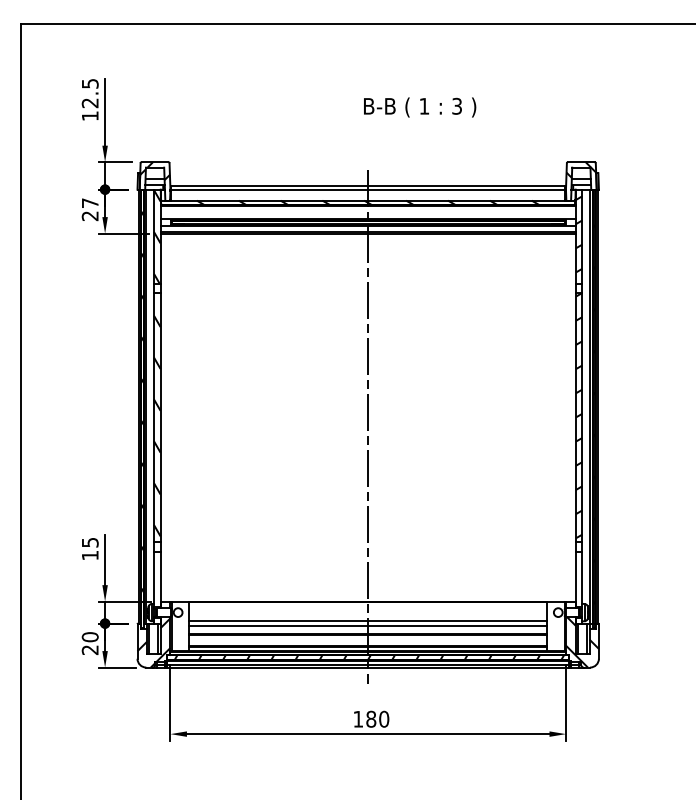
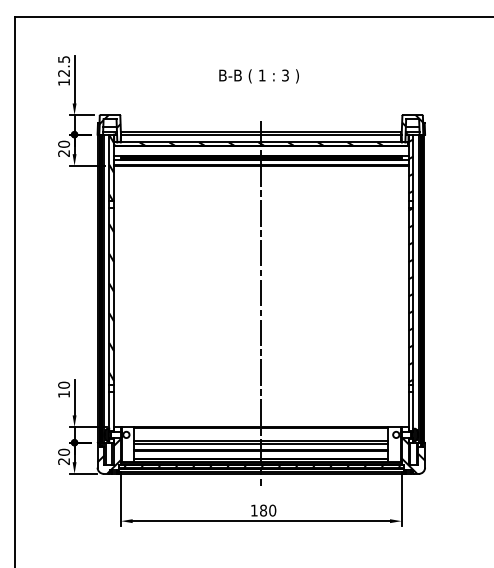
text: (419, 107) -> (258, 76), moved
text: (90, 202) -> (64, 143), 27 -> 20
text: (90, 541) -> (64, 384), 15 -> 10

